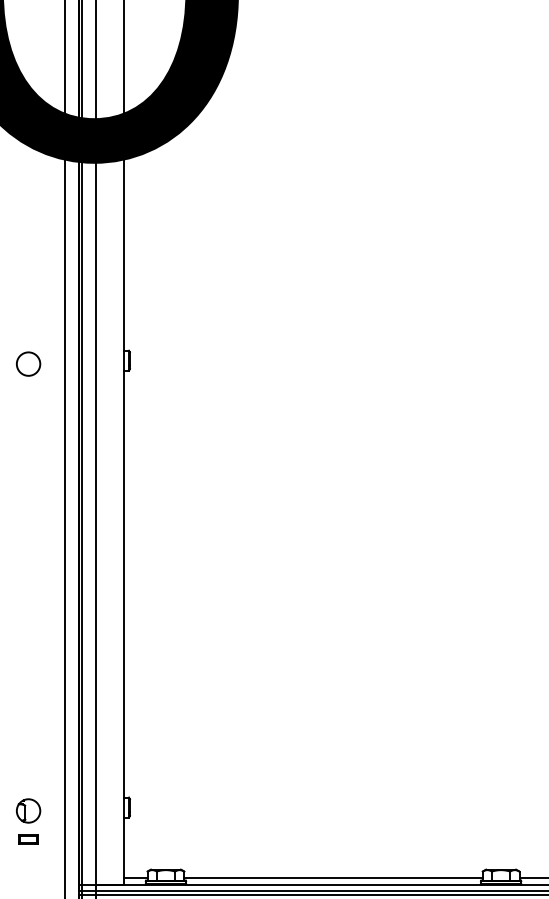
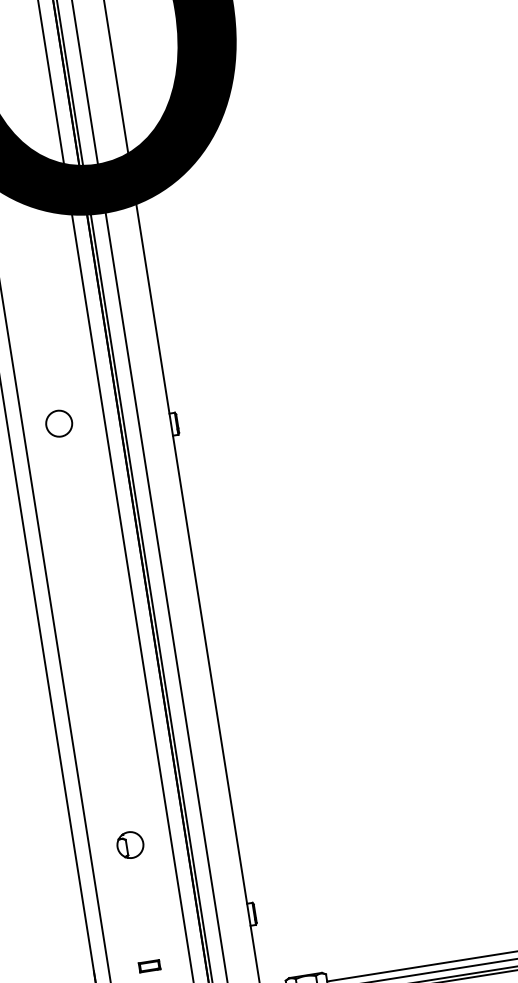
circle: (28, 363) -> (59, 423), moved
part: (28, 810) -> (130, 844), moved

